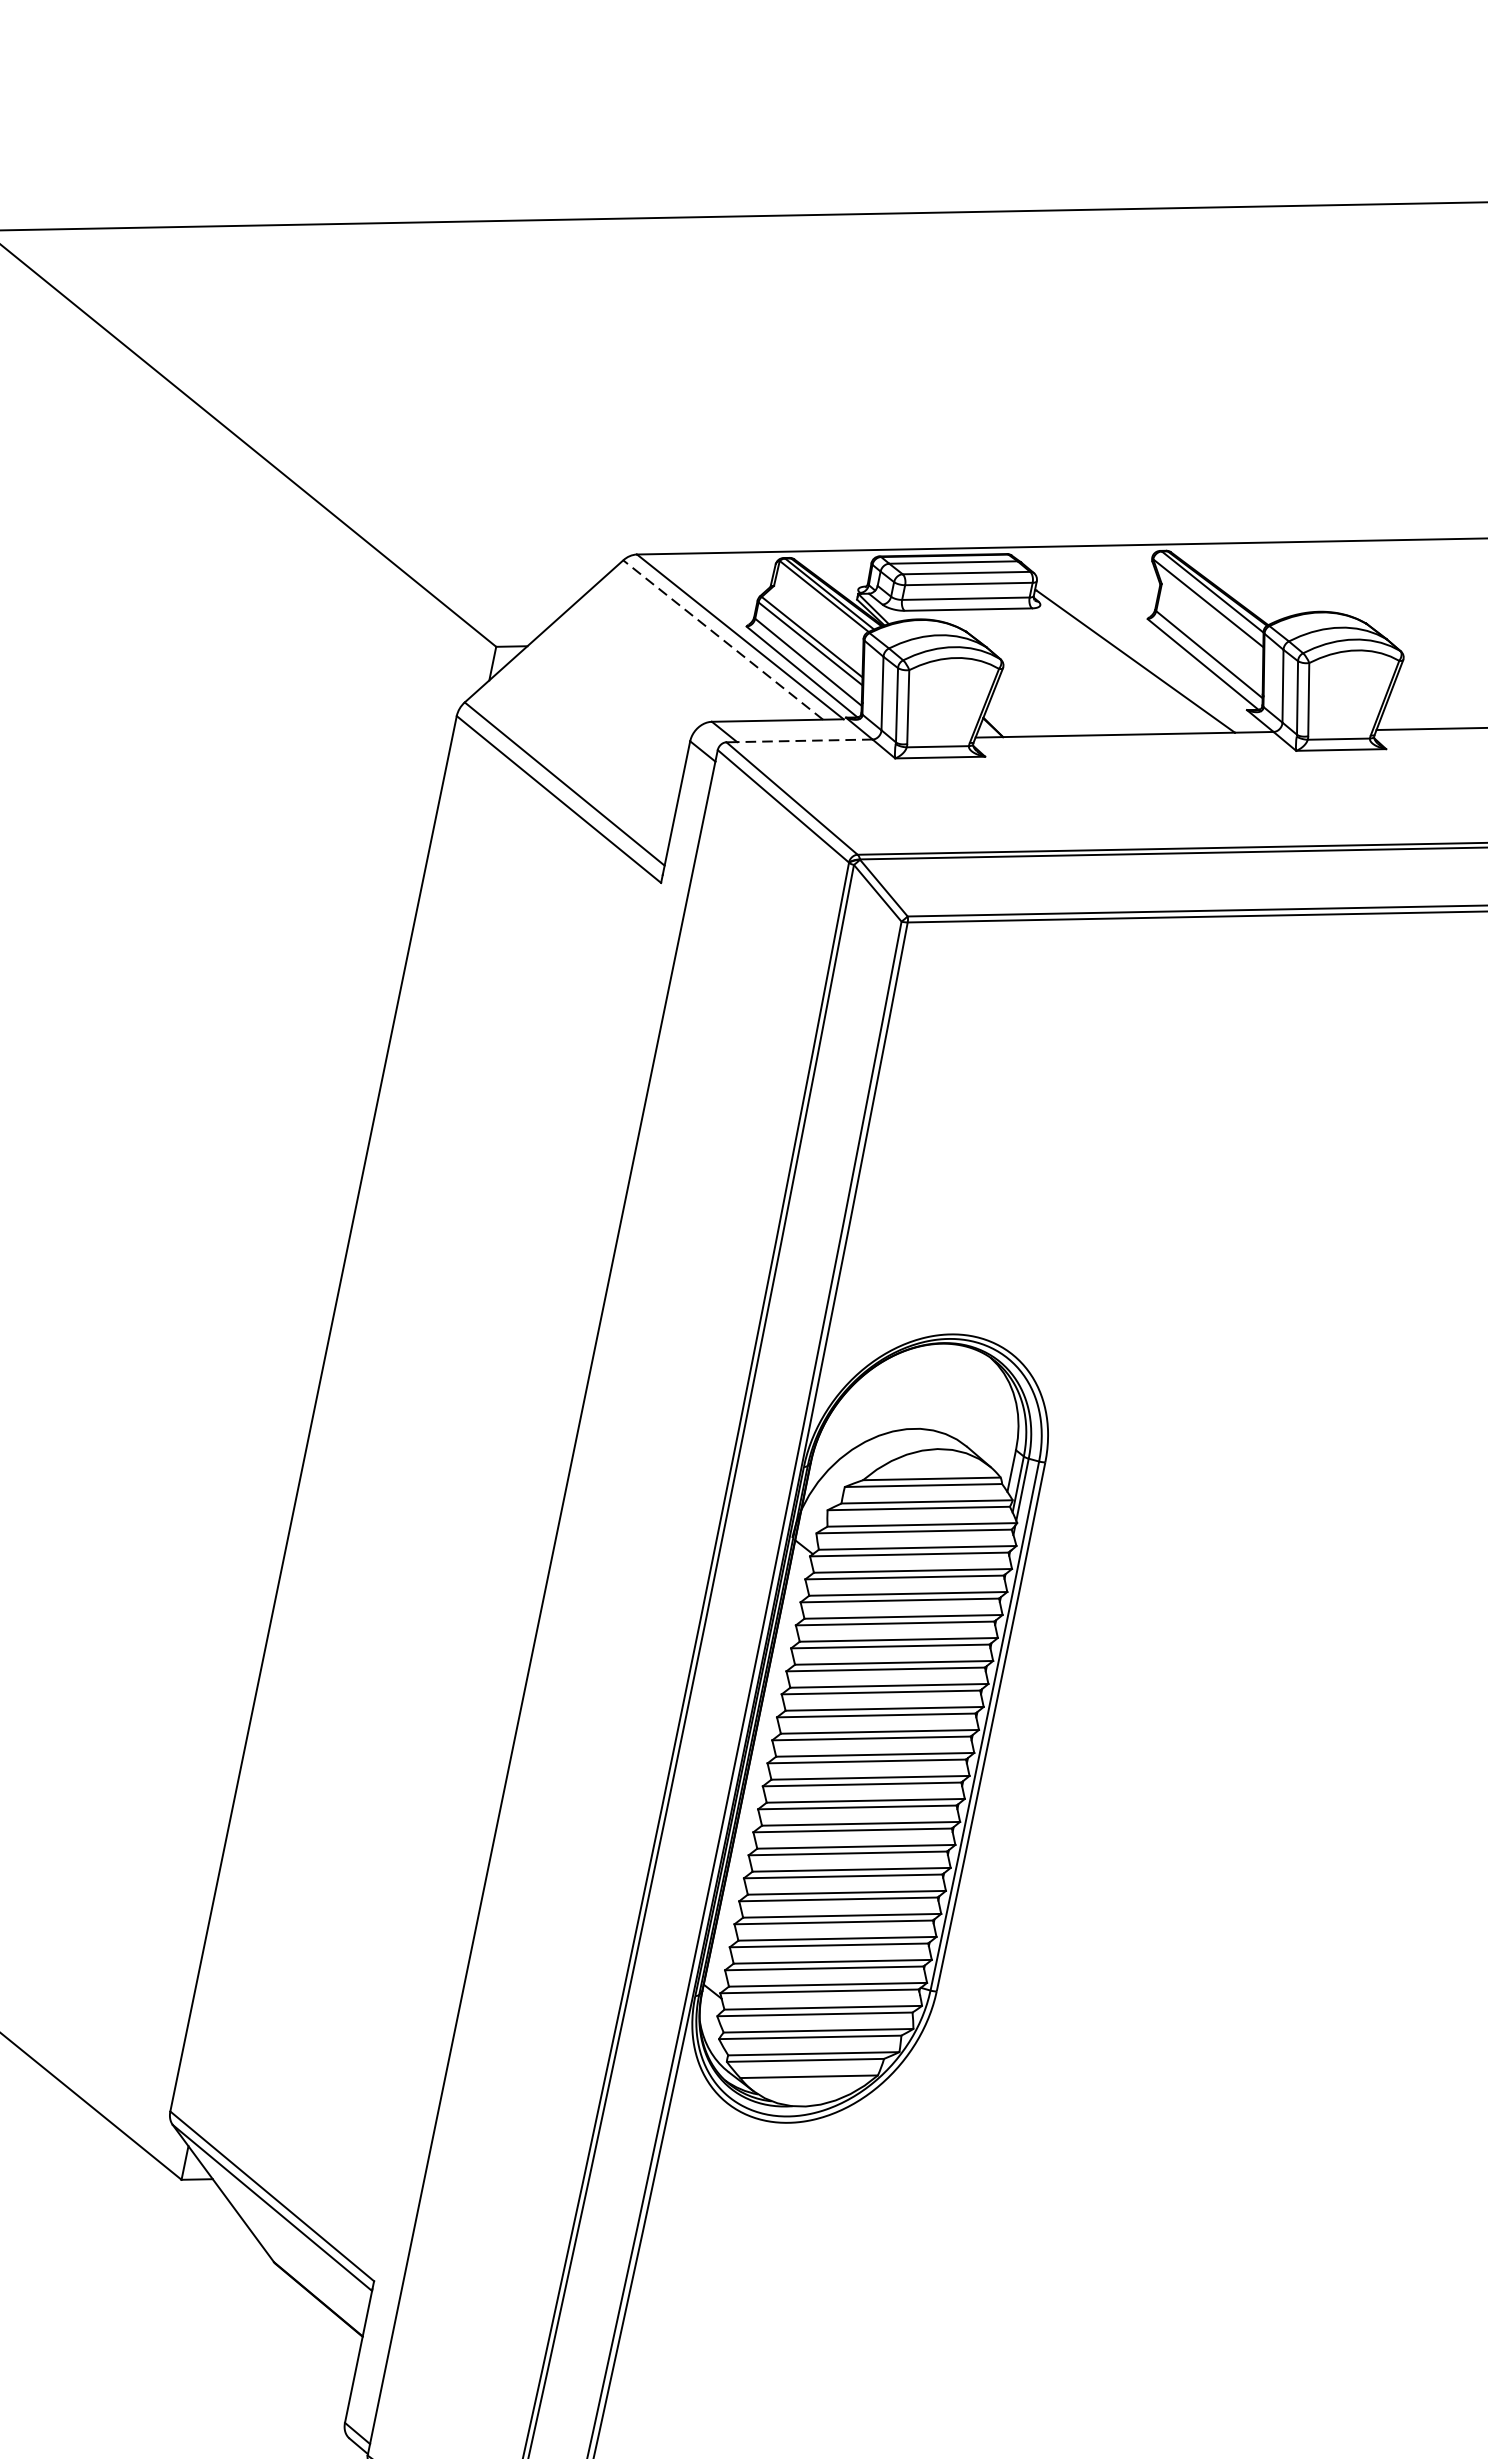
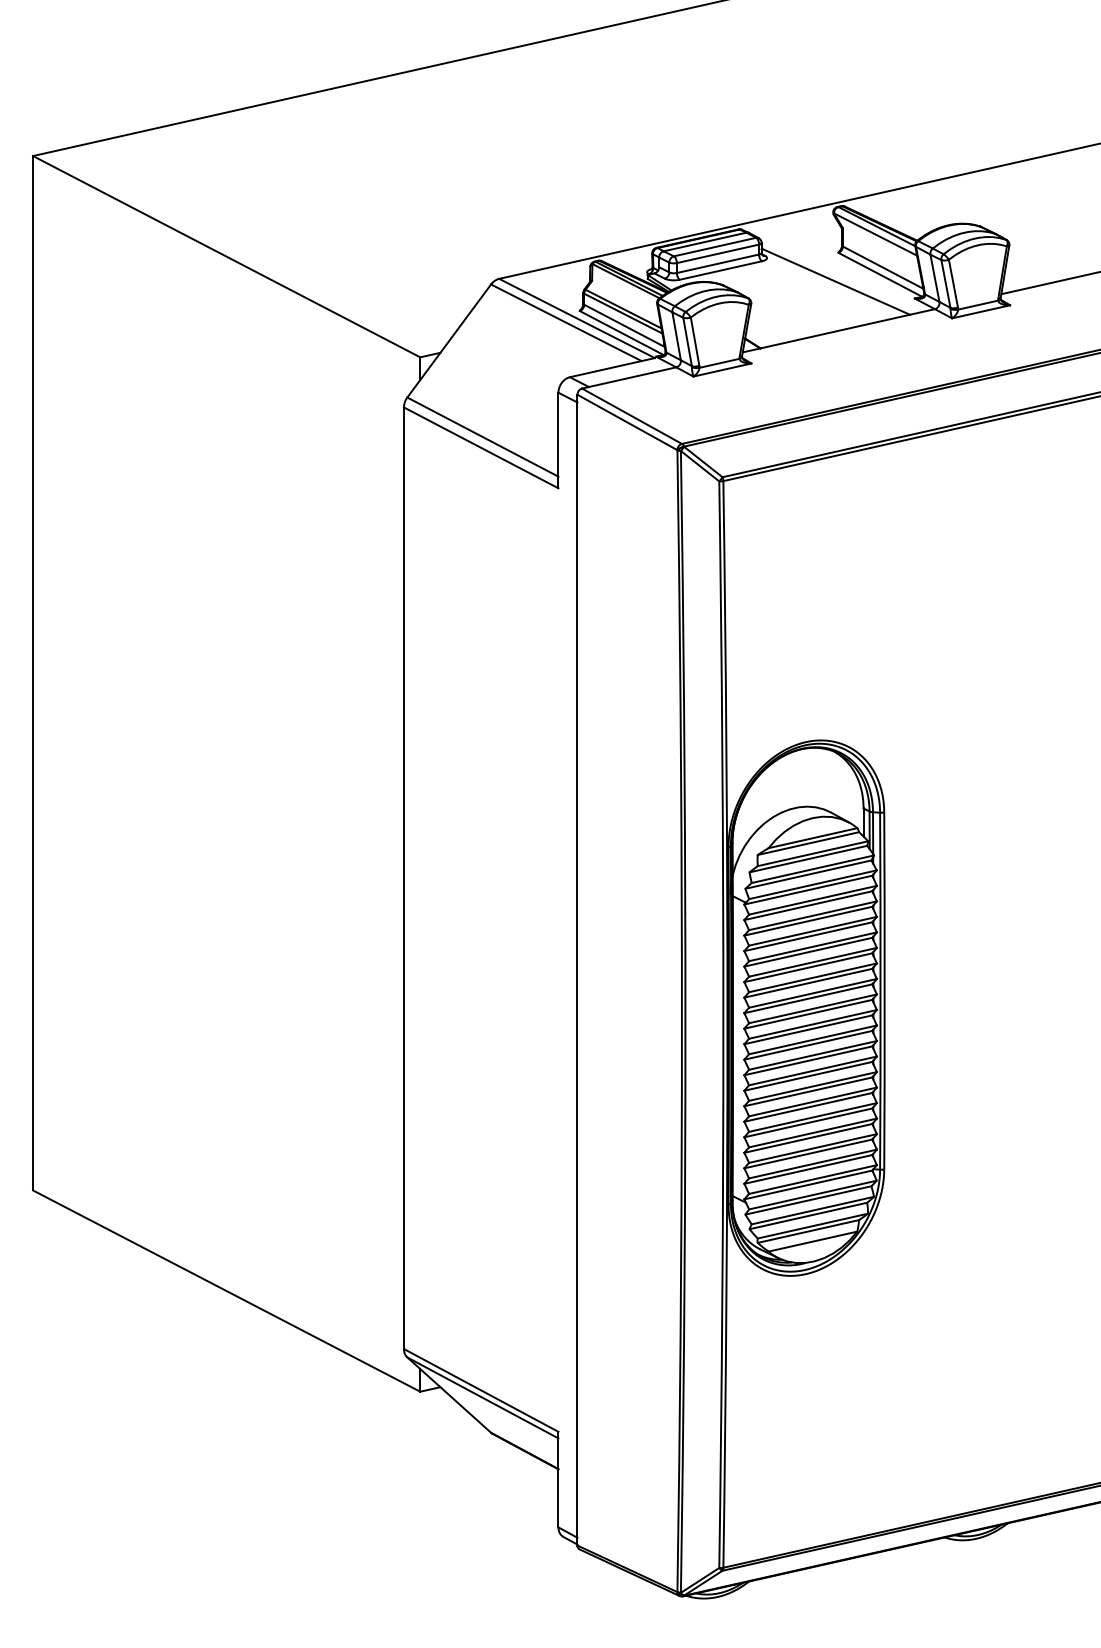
line: (722, 639) -> (565, 322), dashed -> solid
line: (804, 741) -> (632, 377), dashed -> solid

